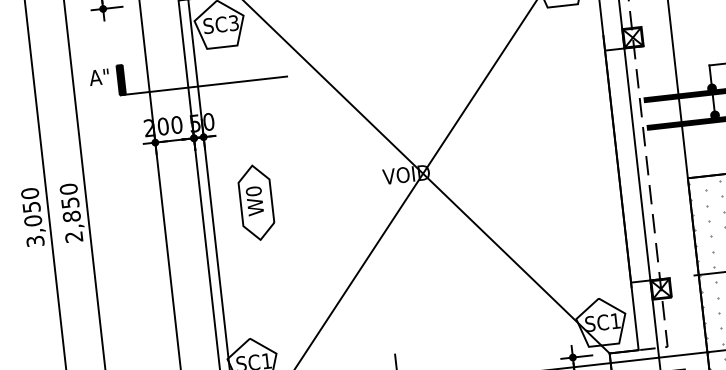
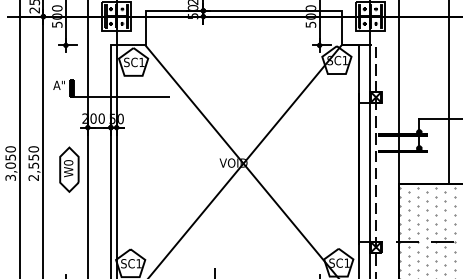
text: (233, 23) -> (141, 62), SC3 -> SC1
part: (256, 202) -> (69, 169), moved
text: (71, 216) -> (33, 165), 2,850 -> 2,550

